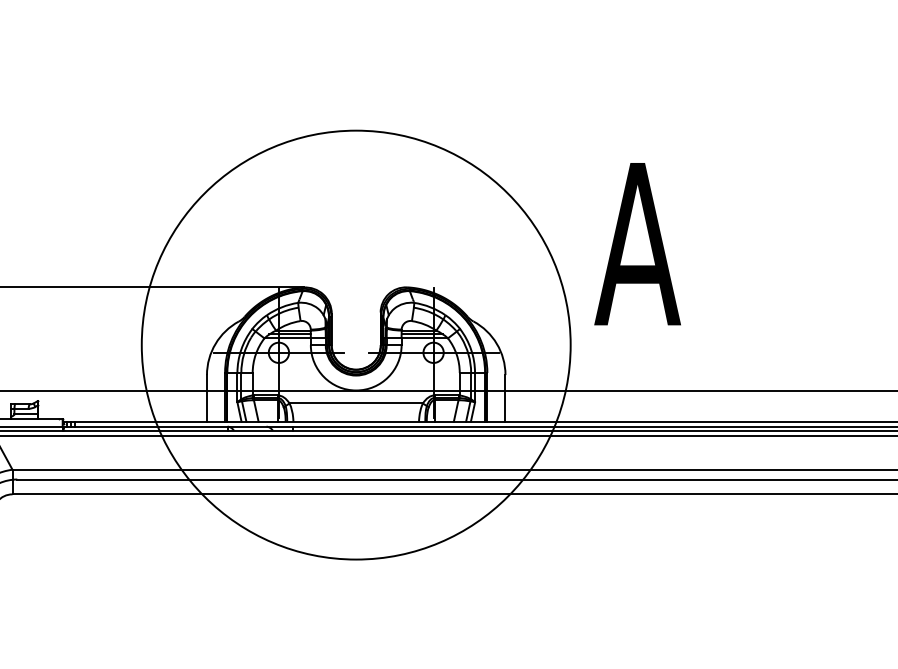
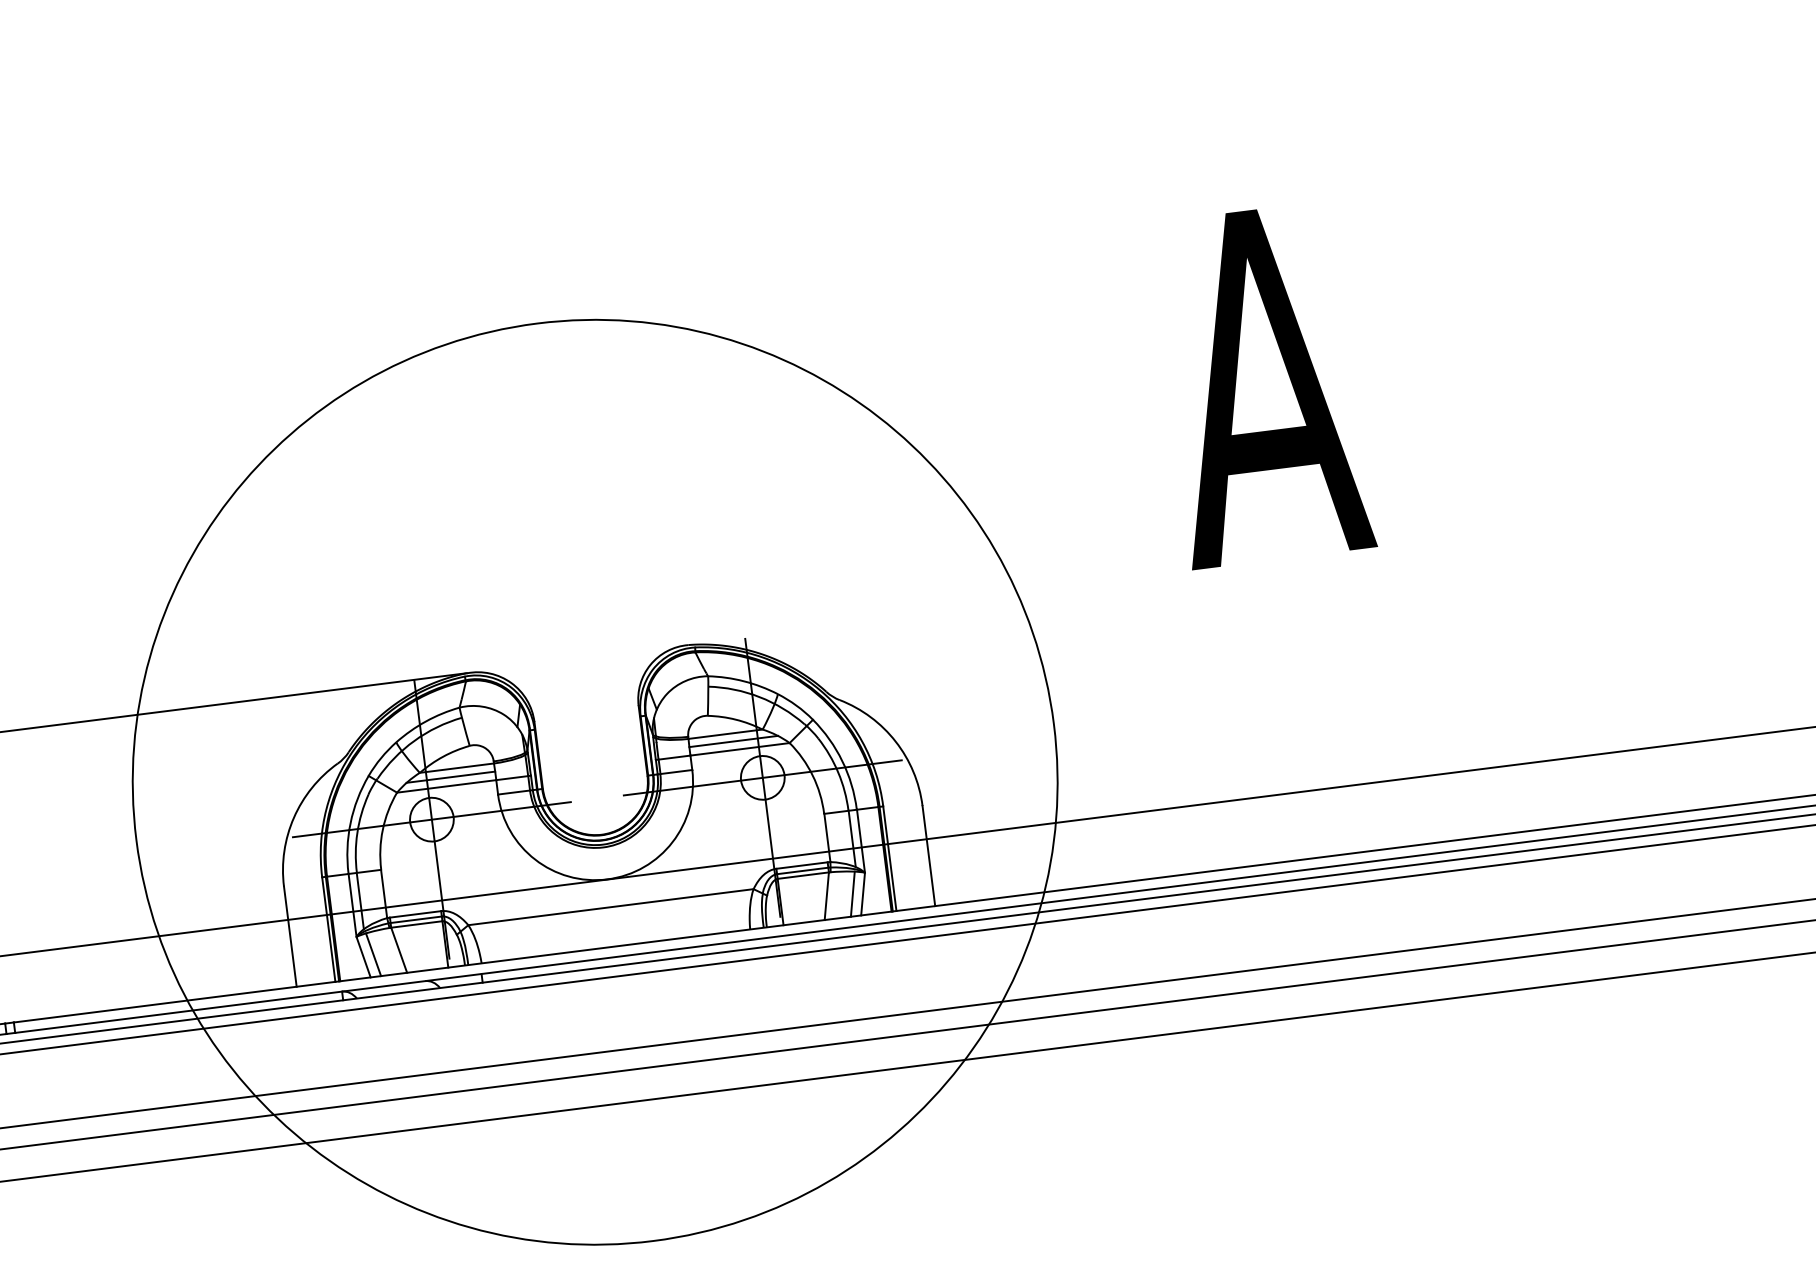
text: (637, 244) -> (1262, 385), moved

